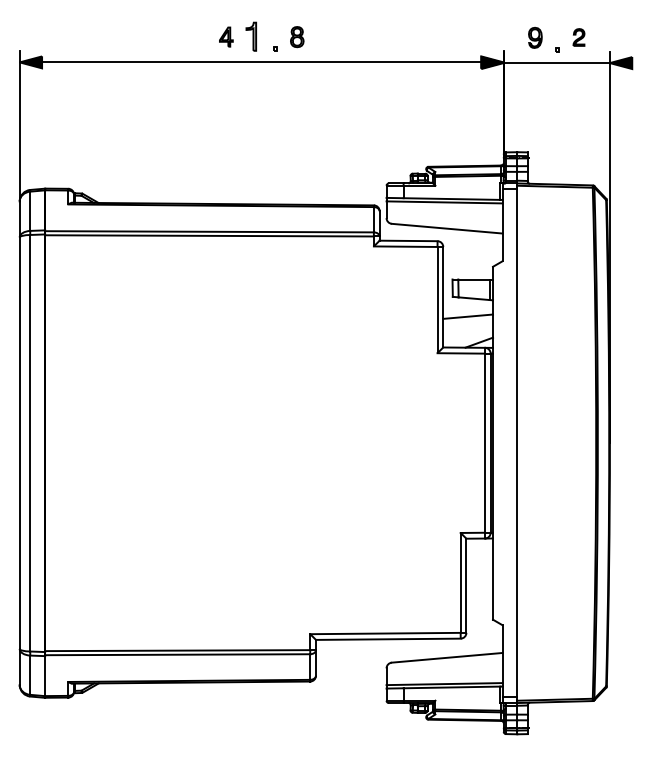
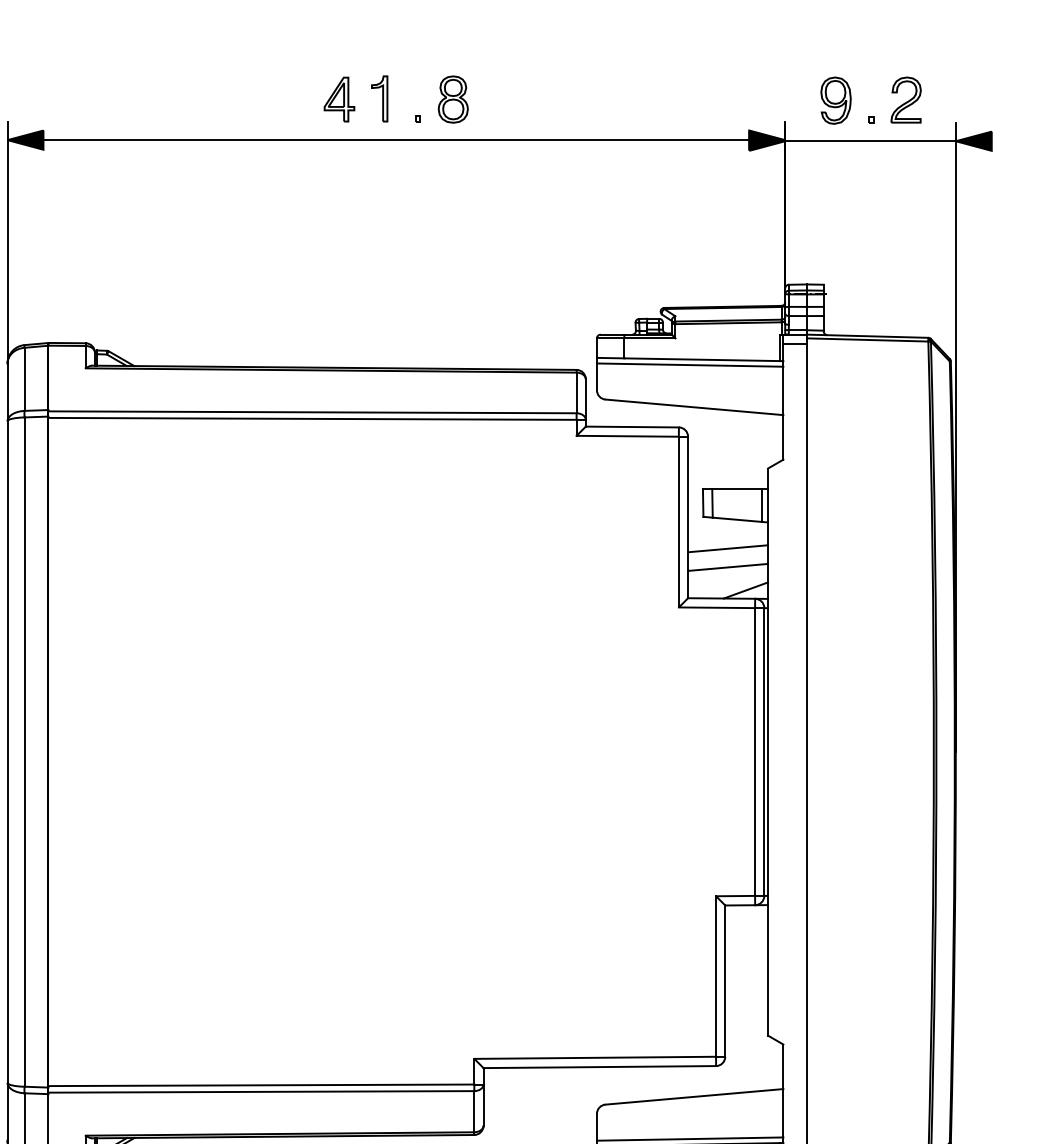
part: (226, 36) -> (339, 98), size x1.43
part: (297, 36) -> (453, 98), size x1.43
part: (535, 37) -> (836, 100), size x1.43
part: (578, 37) -> (905, 100), size x1.67
line: (468, 328) -> (728, 567), added

